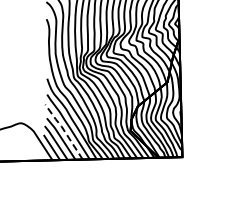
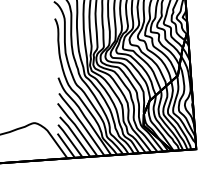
line: (64, 130) -> (77, 128), dashed -> solid

